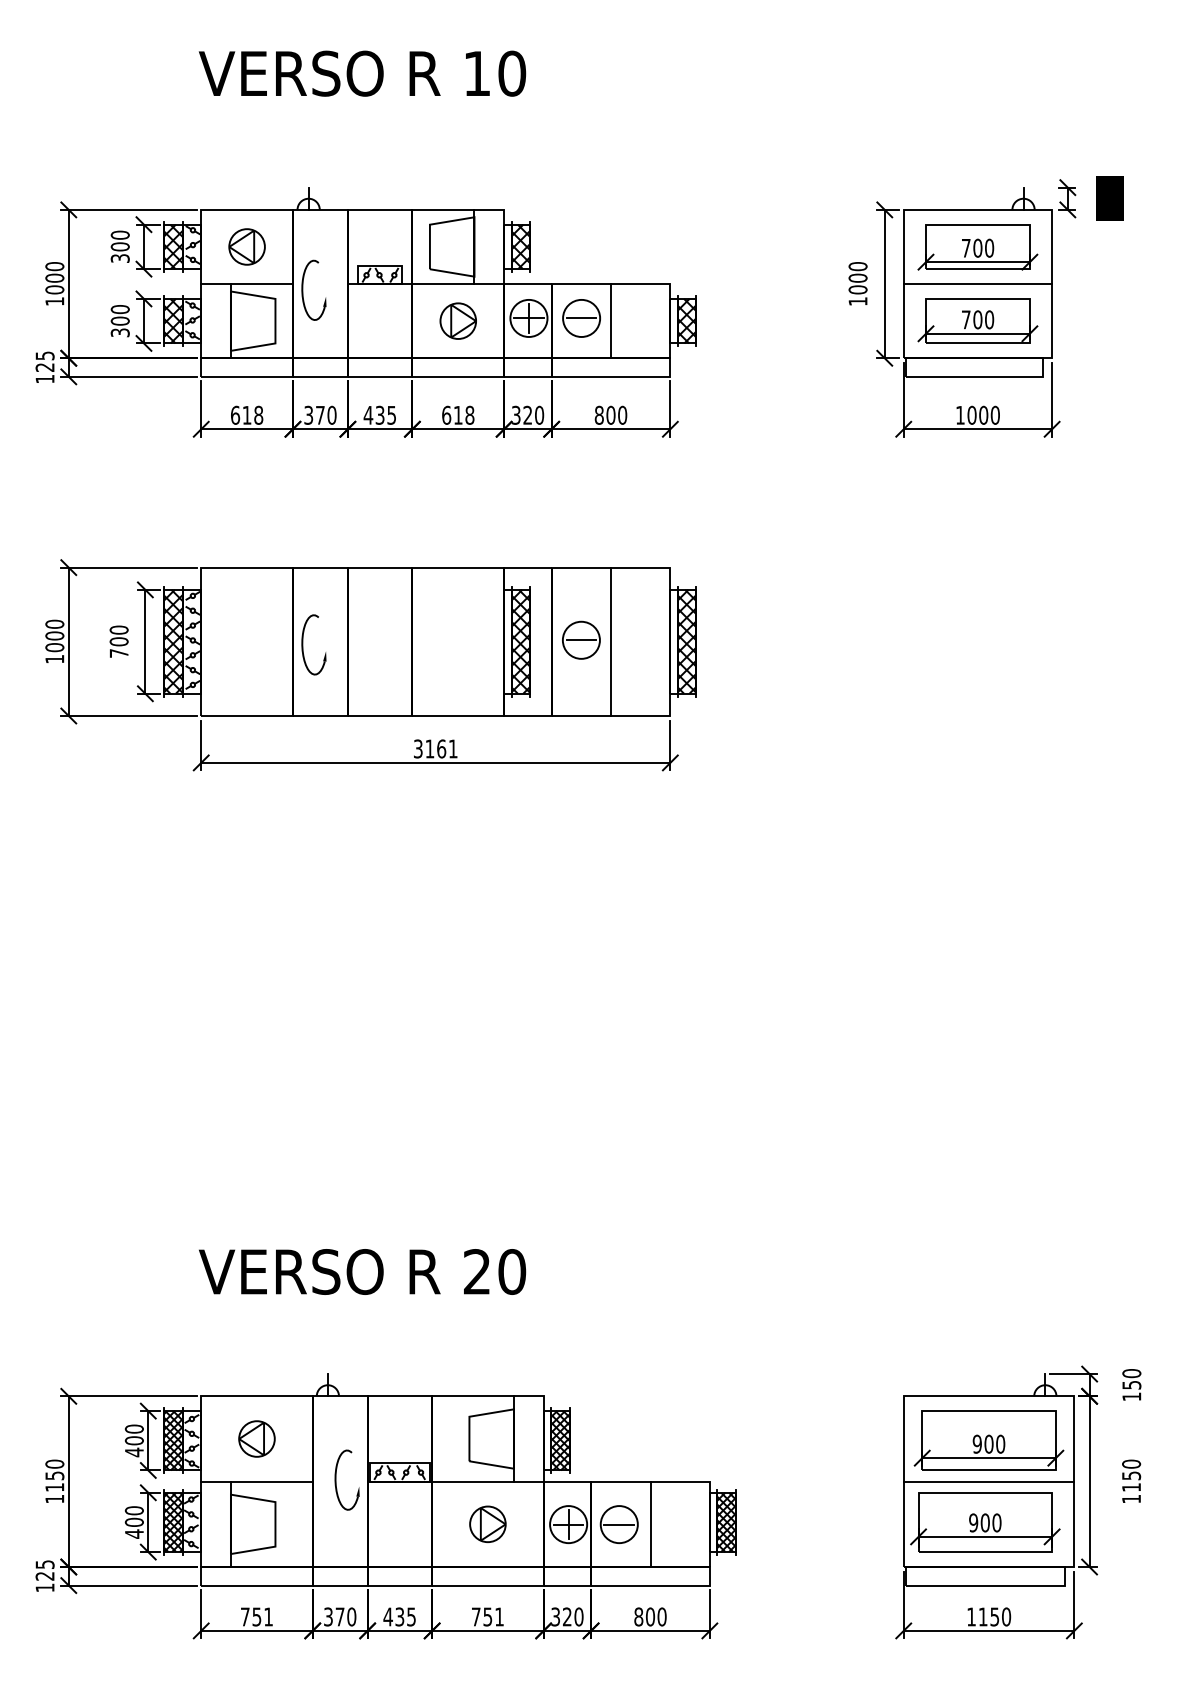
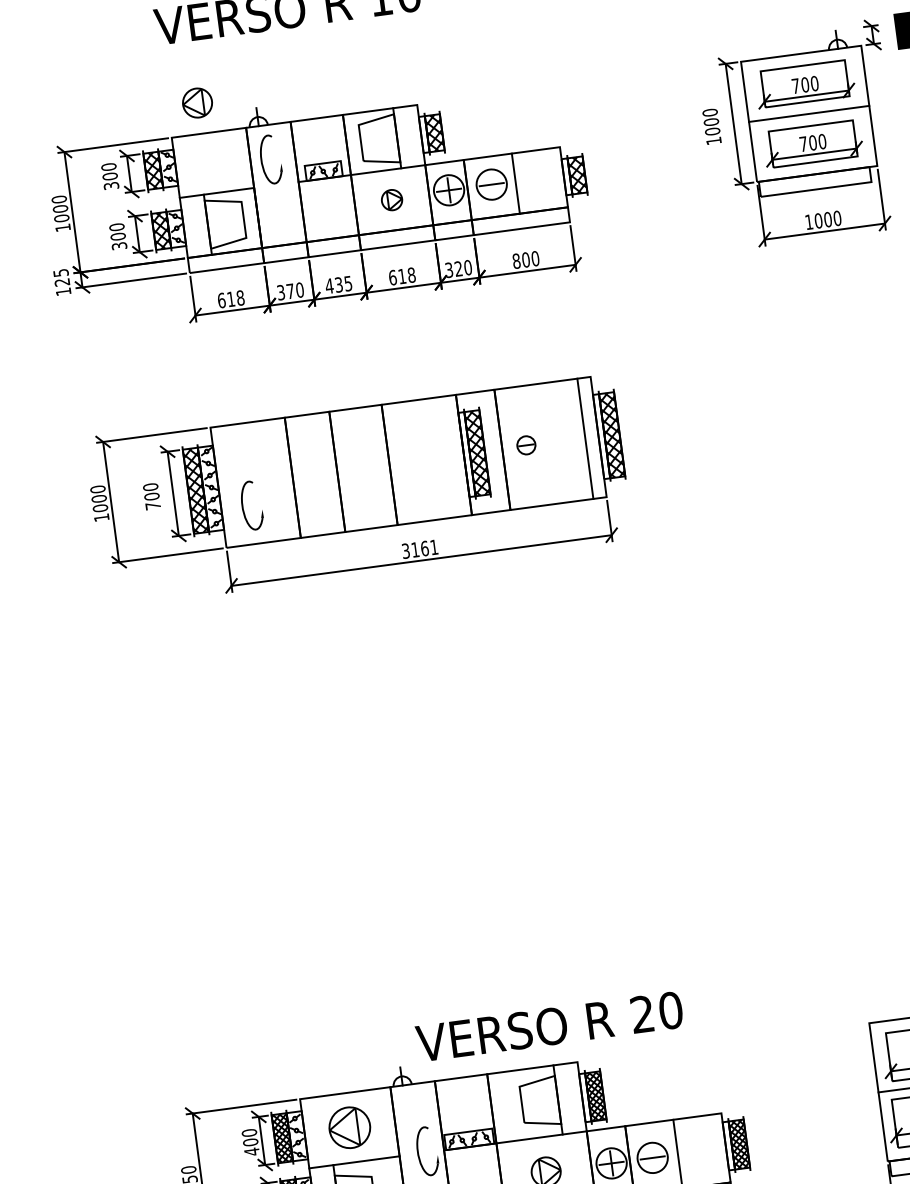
part: (246, 246) -> (197, 102), moved
part: (303, 289) -> (262, 160), moved
part: (457, 320) -> (391, 199), size x0.7
part: (581, 639) -> (526, 444), size x0.6
line: (611, 641) -> (585, 438), moved
part: (303, 644) -> (243, 506), moved
text: (362, 1271) -> (549, 1026), moved
part: (256, 1438) -> (349, 1127), size x1.4

